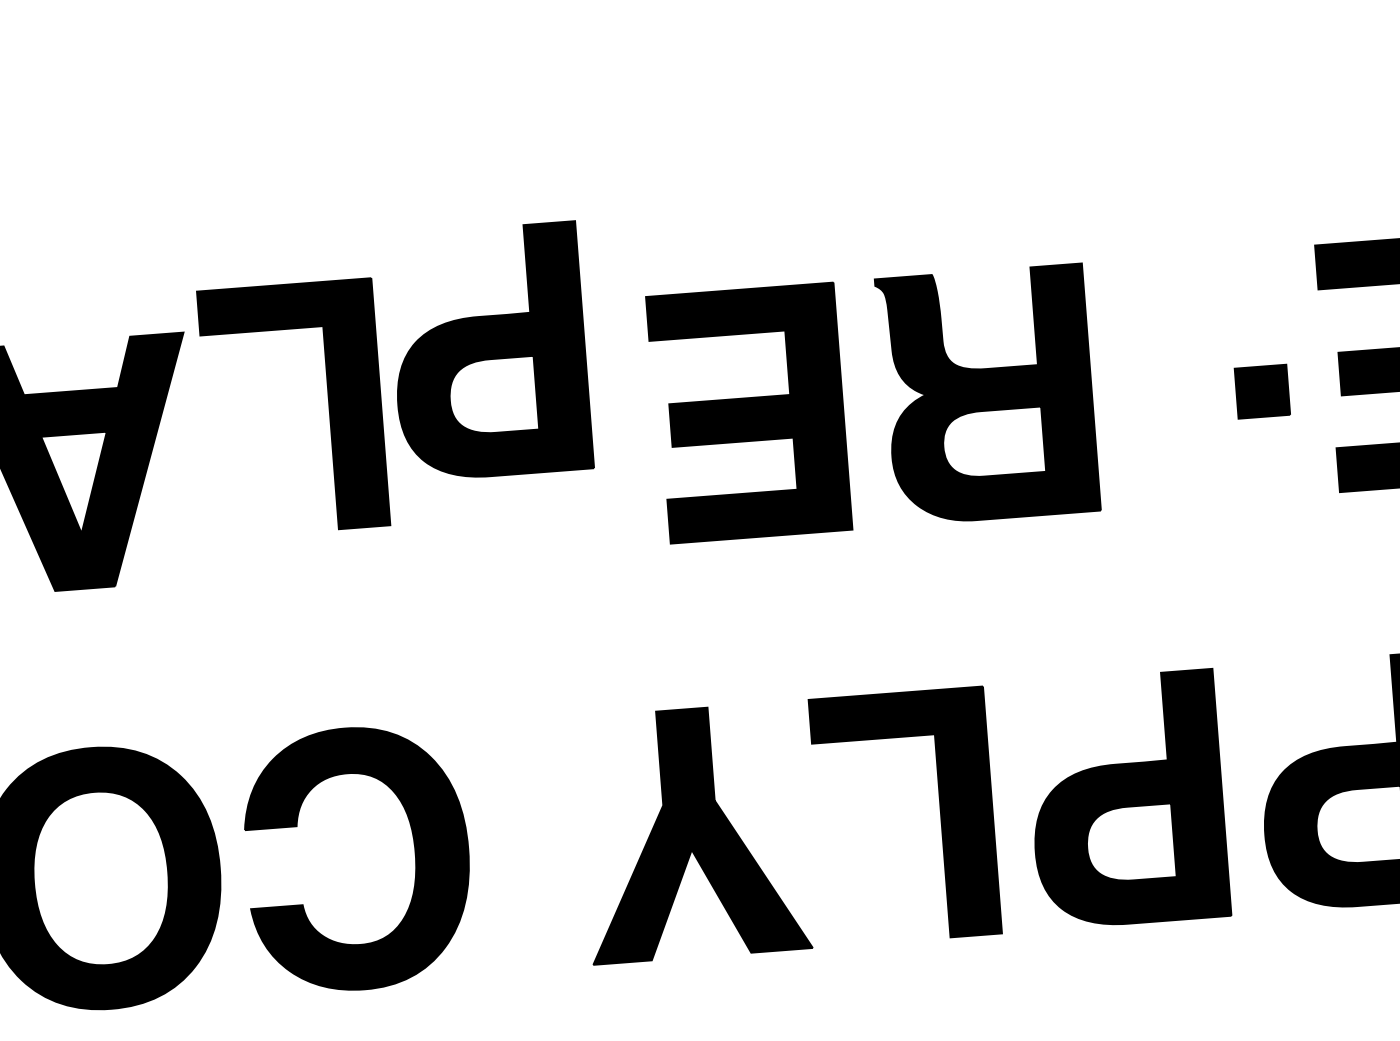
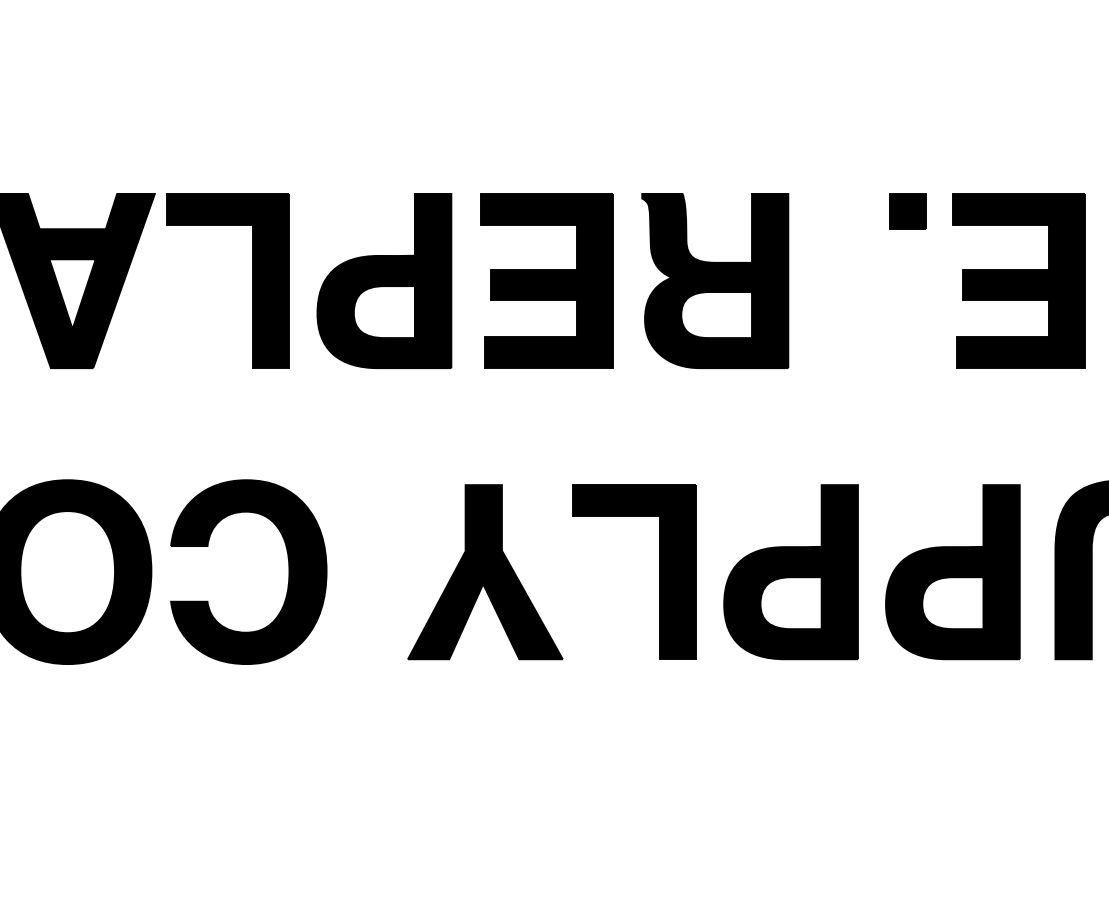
part: (489, 351) -> (384, 280), moved
part: (1261, 391) -> (907, 211), moved
part: (328, 404) -> (252, 280), moved

